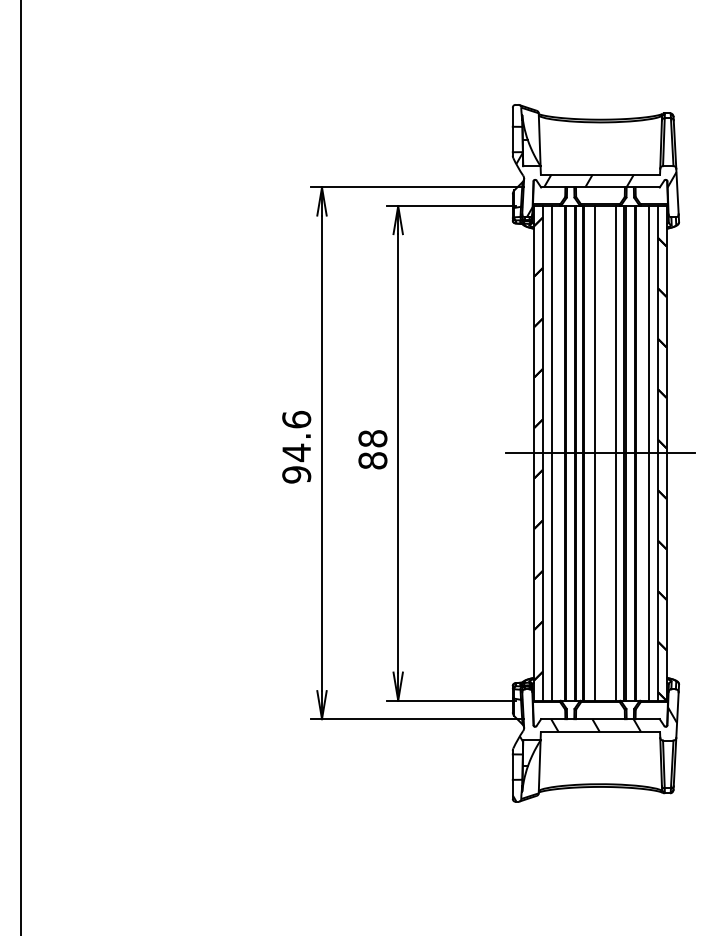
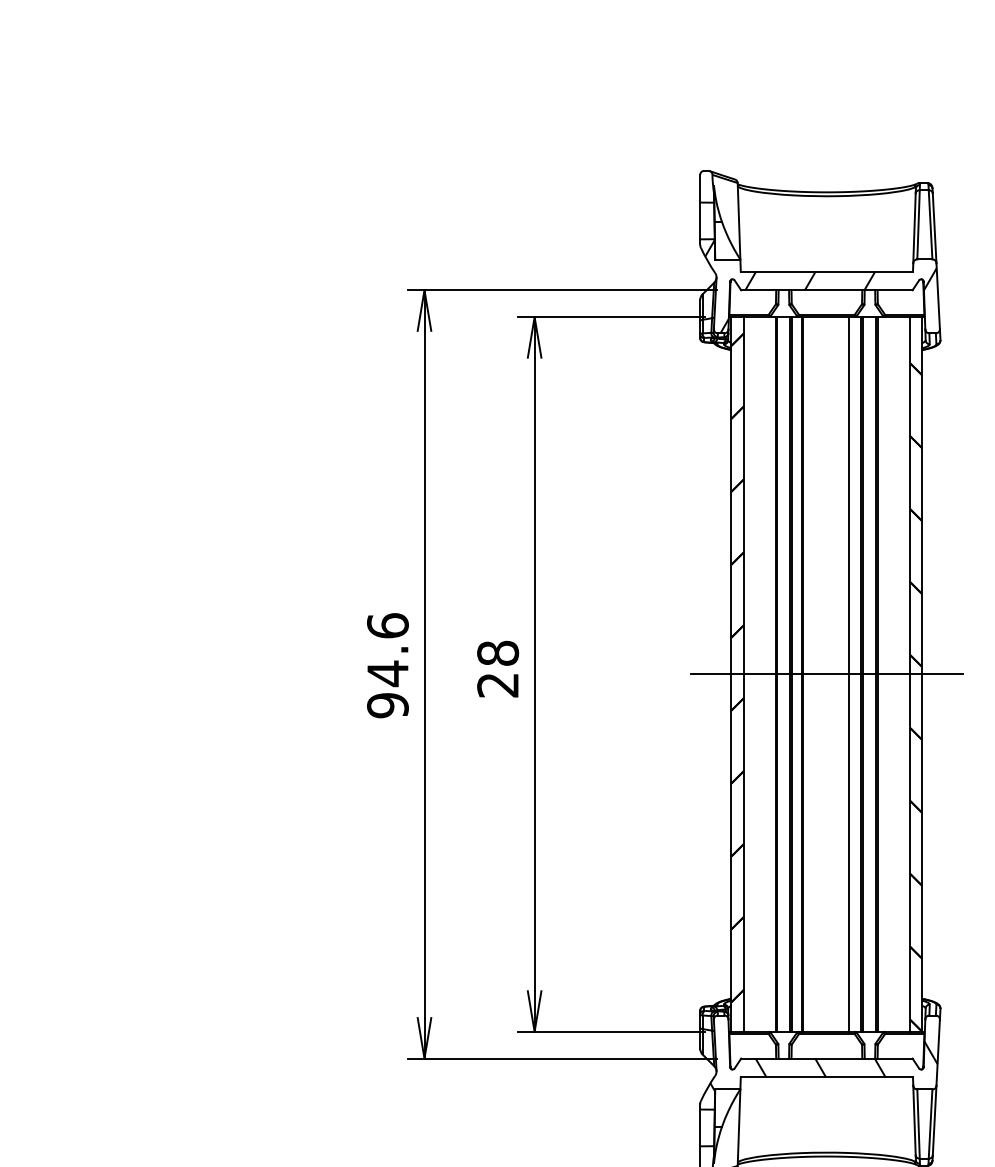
line: (551, 453) -> (756, 674), removed
line: (595, 453) -> (819, 674), removed
line: (649, 453) -> (897, 674), removed
text: (372, 460) -> (497, 684), 88 -> 28

